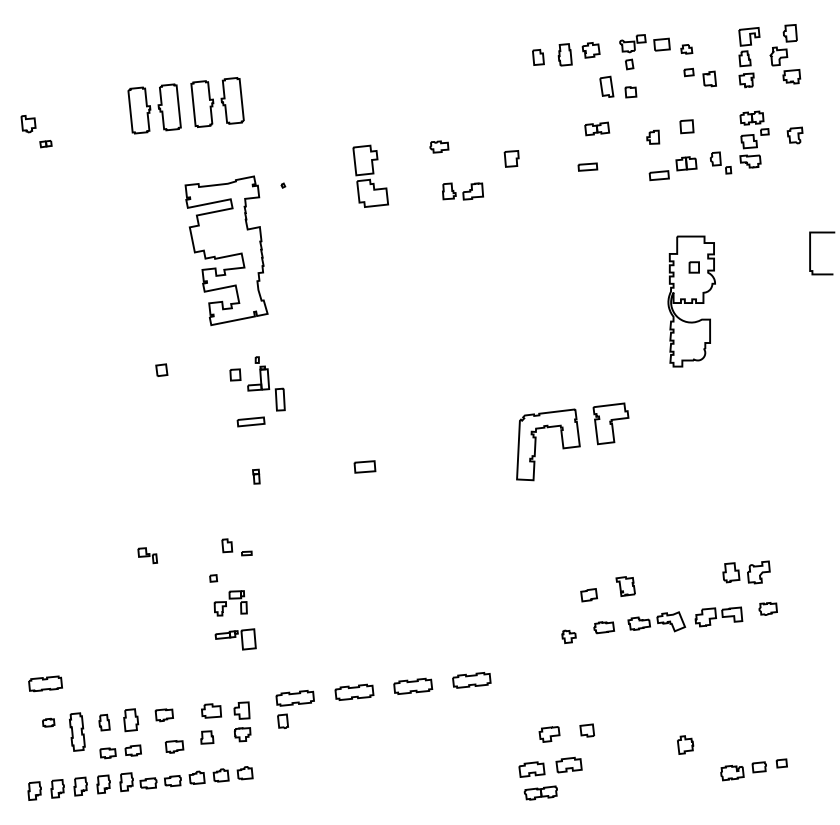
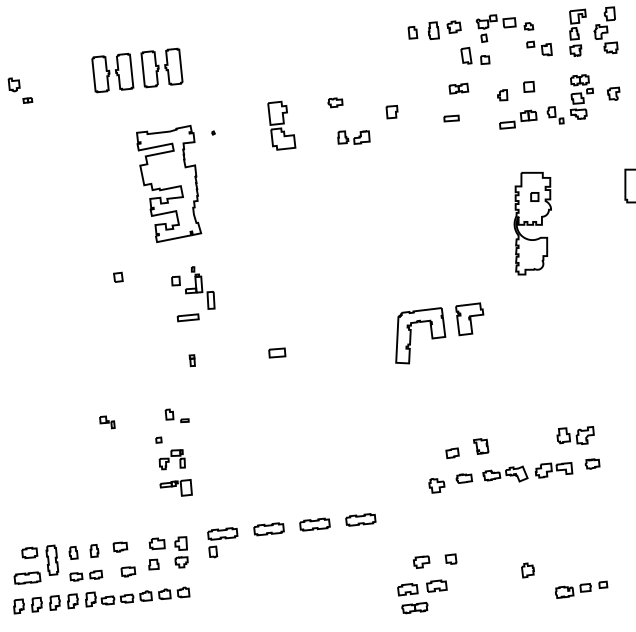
part: (568, 636) -> (436, 485), size x1.43
part: (45, 683) -> (27, 577), moved
part: (131, 719) -> (94, 550), size x0.71
part: (48, 722) -> (29, 552), size x1.67

